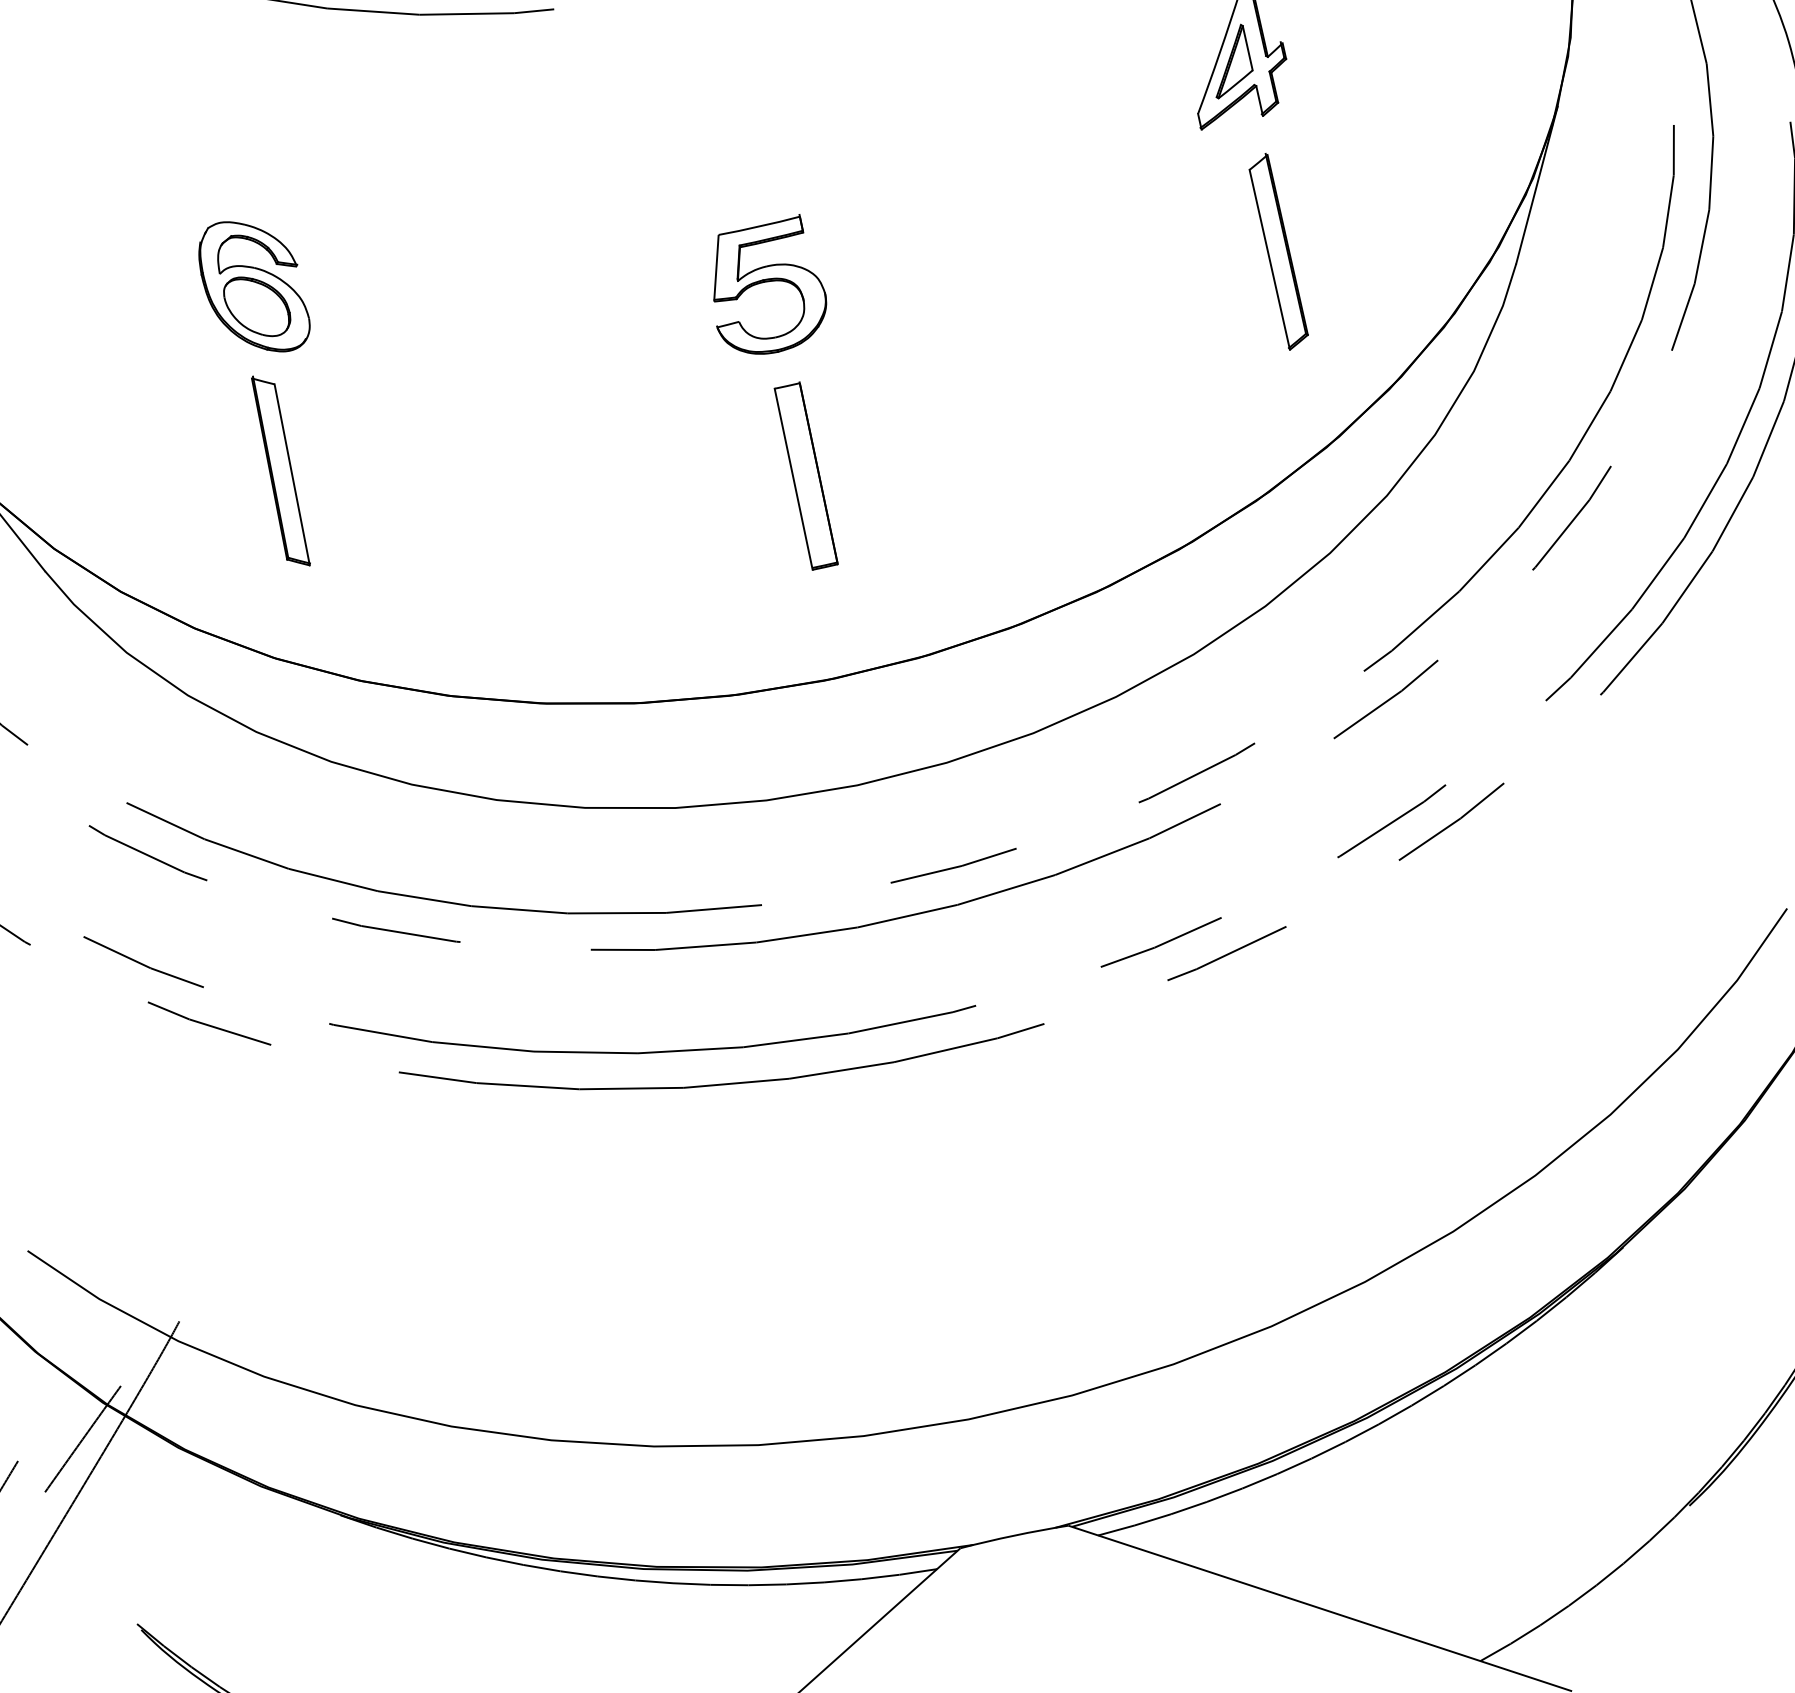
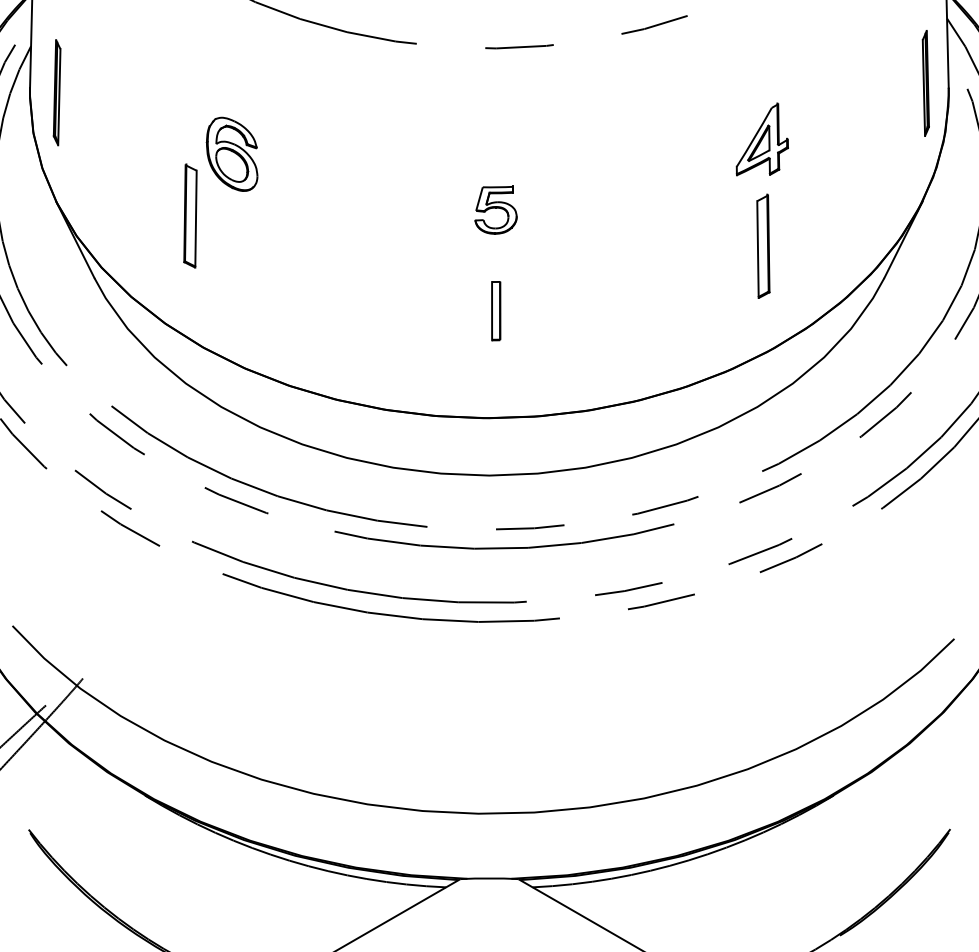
part: (765, 287) -> (495, 209), size x0.7
part: (280, 470) -> (190, 215), moved
part: (804, 475) -> (495, 310), size x0.6

